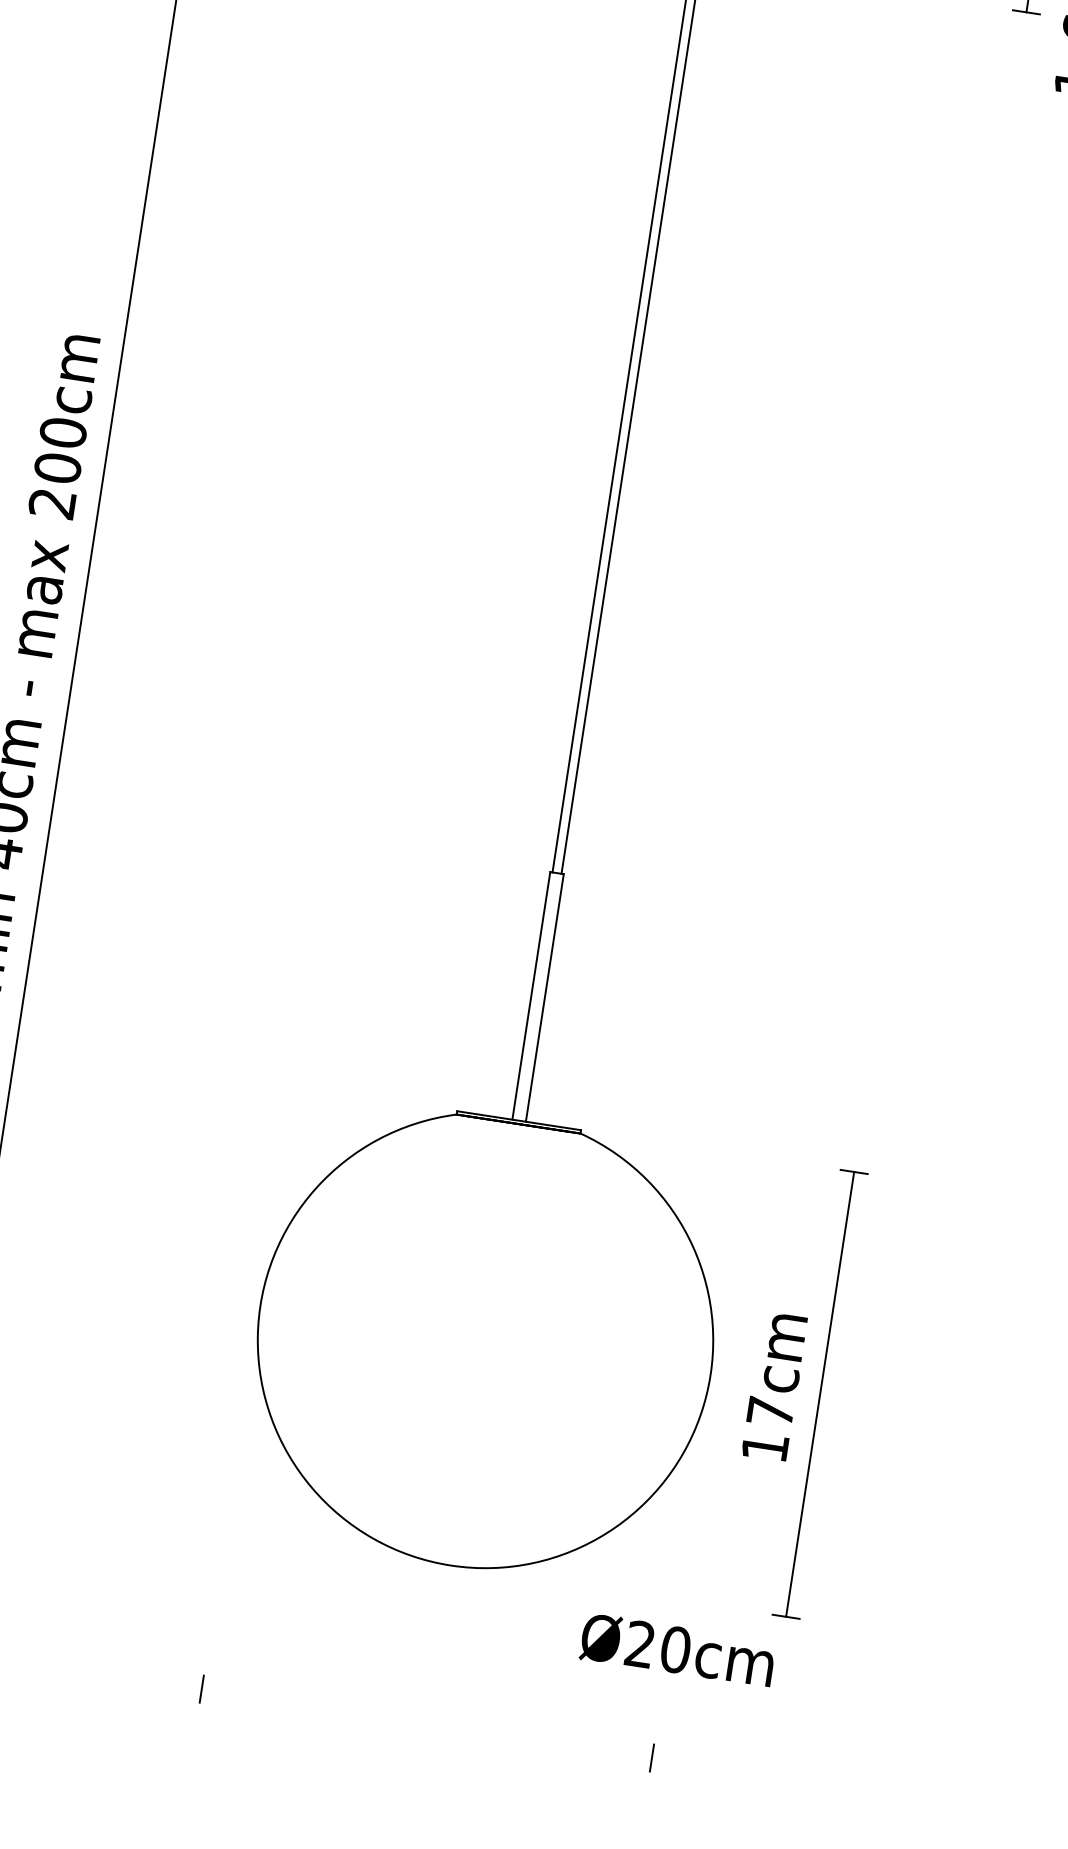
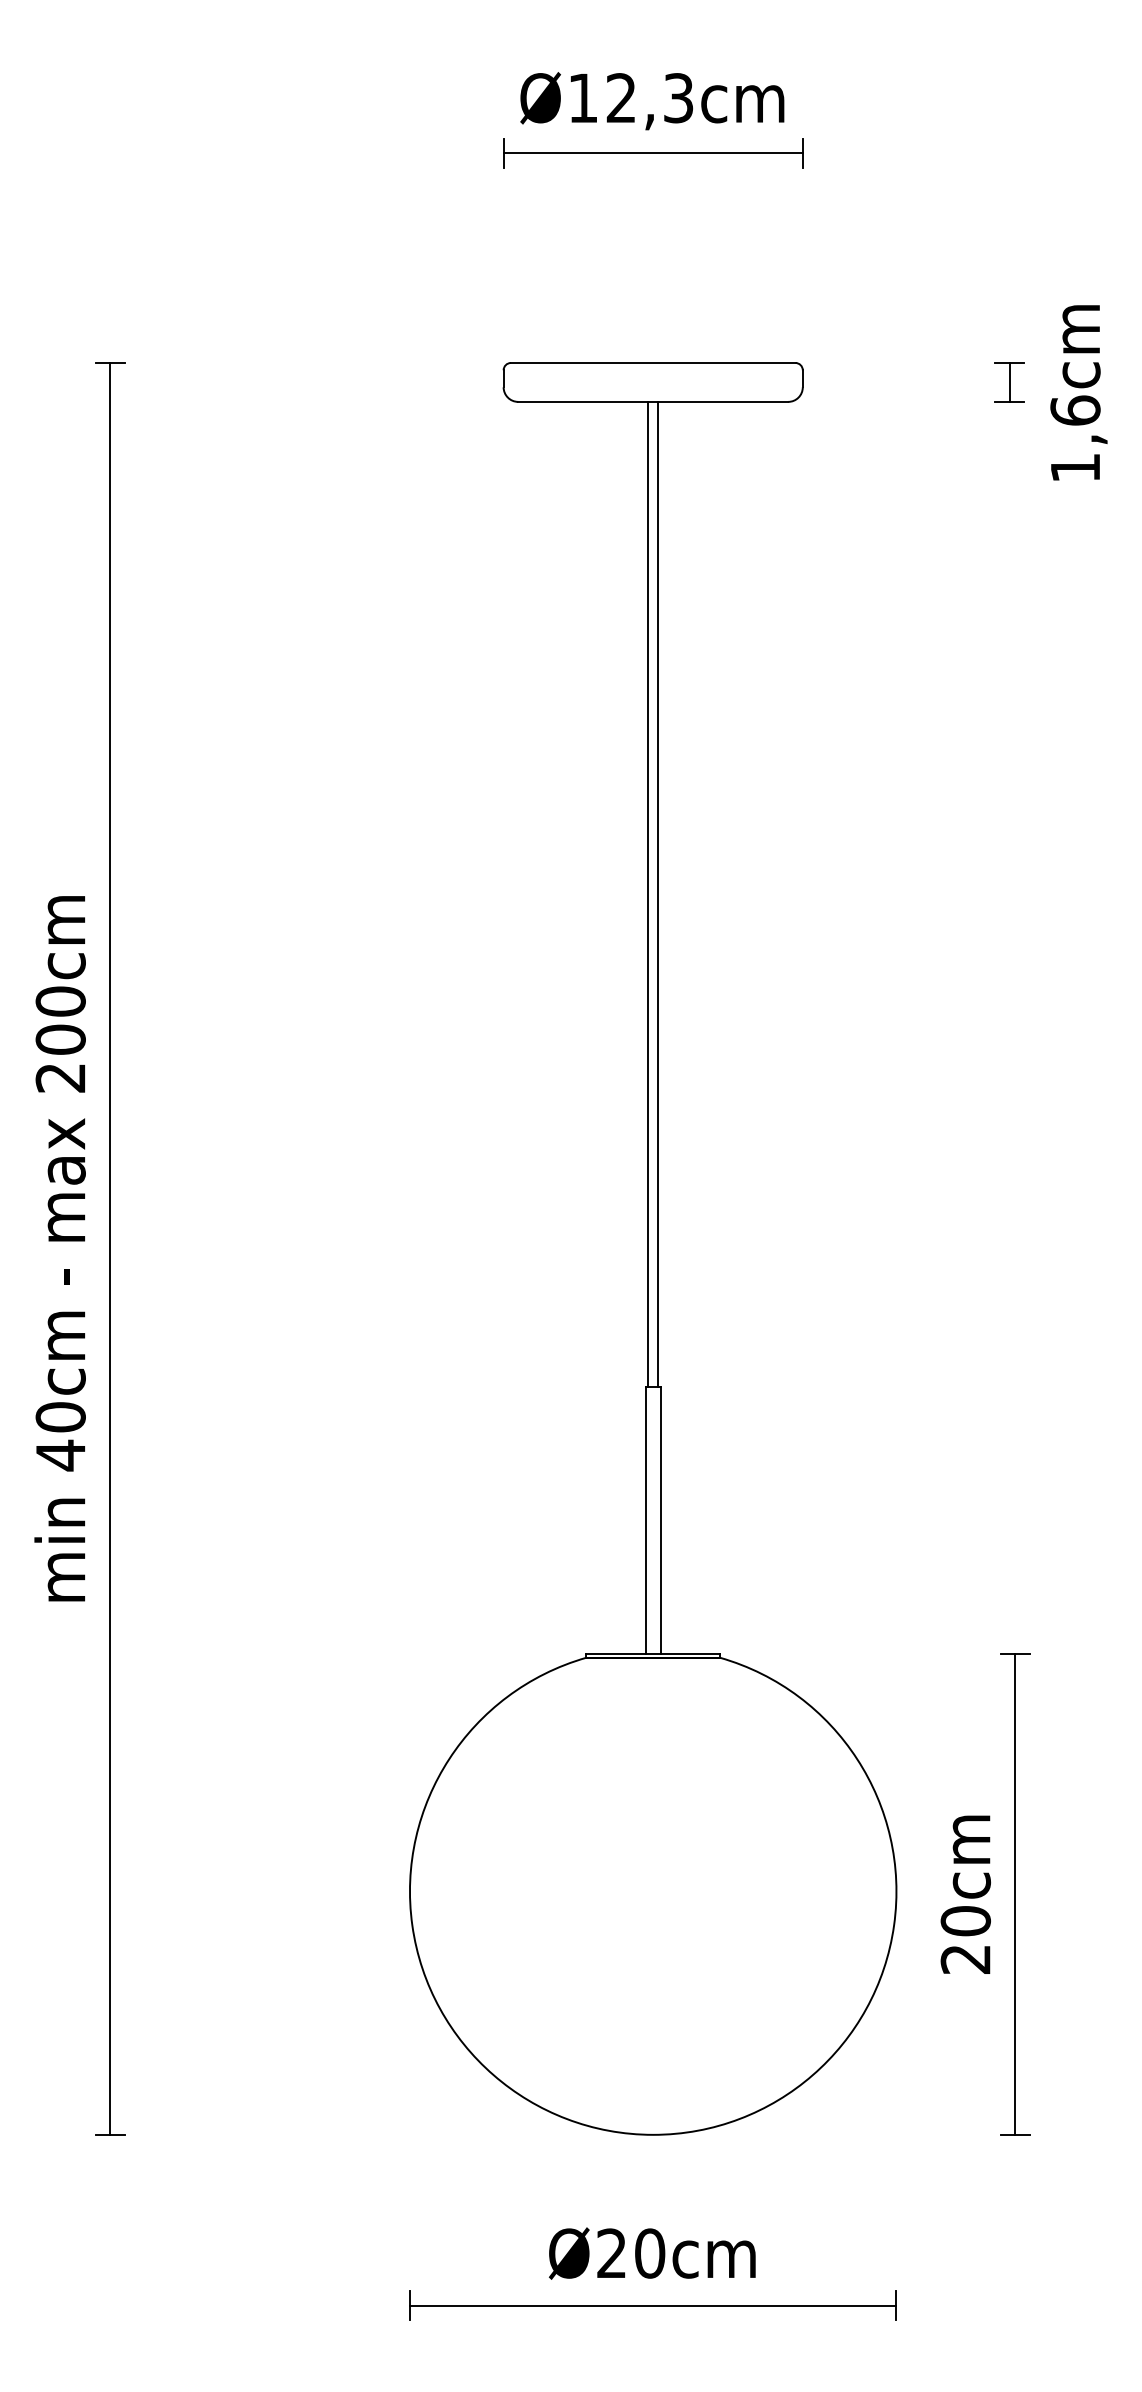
text: (767, 1428) -> (965, 1939), 17cm -> 20cm
text: (678, 1650) -> (652, 2253), moved
line: (427, 1723) -> (653, 2305), added

